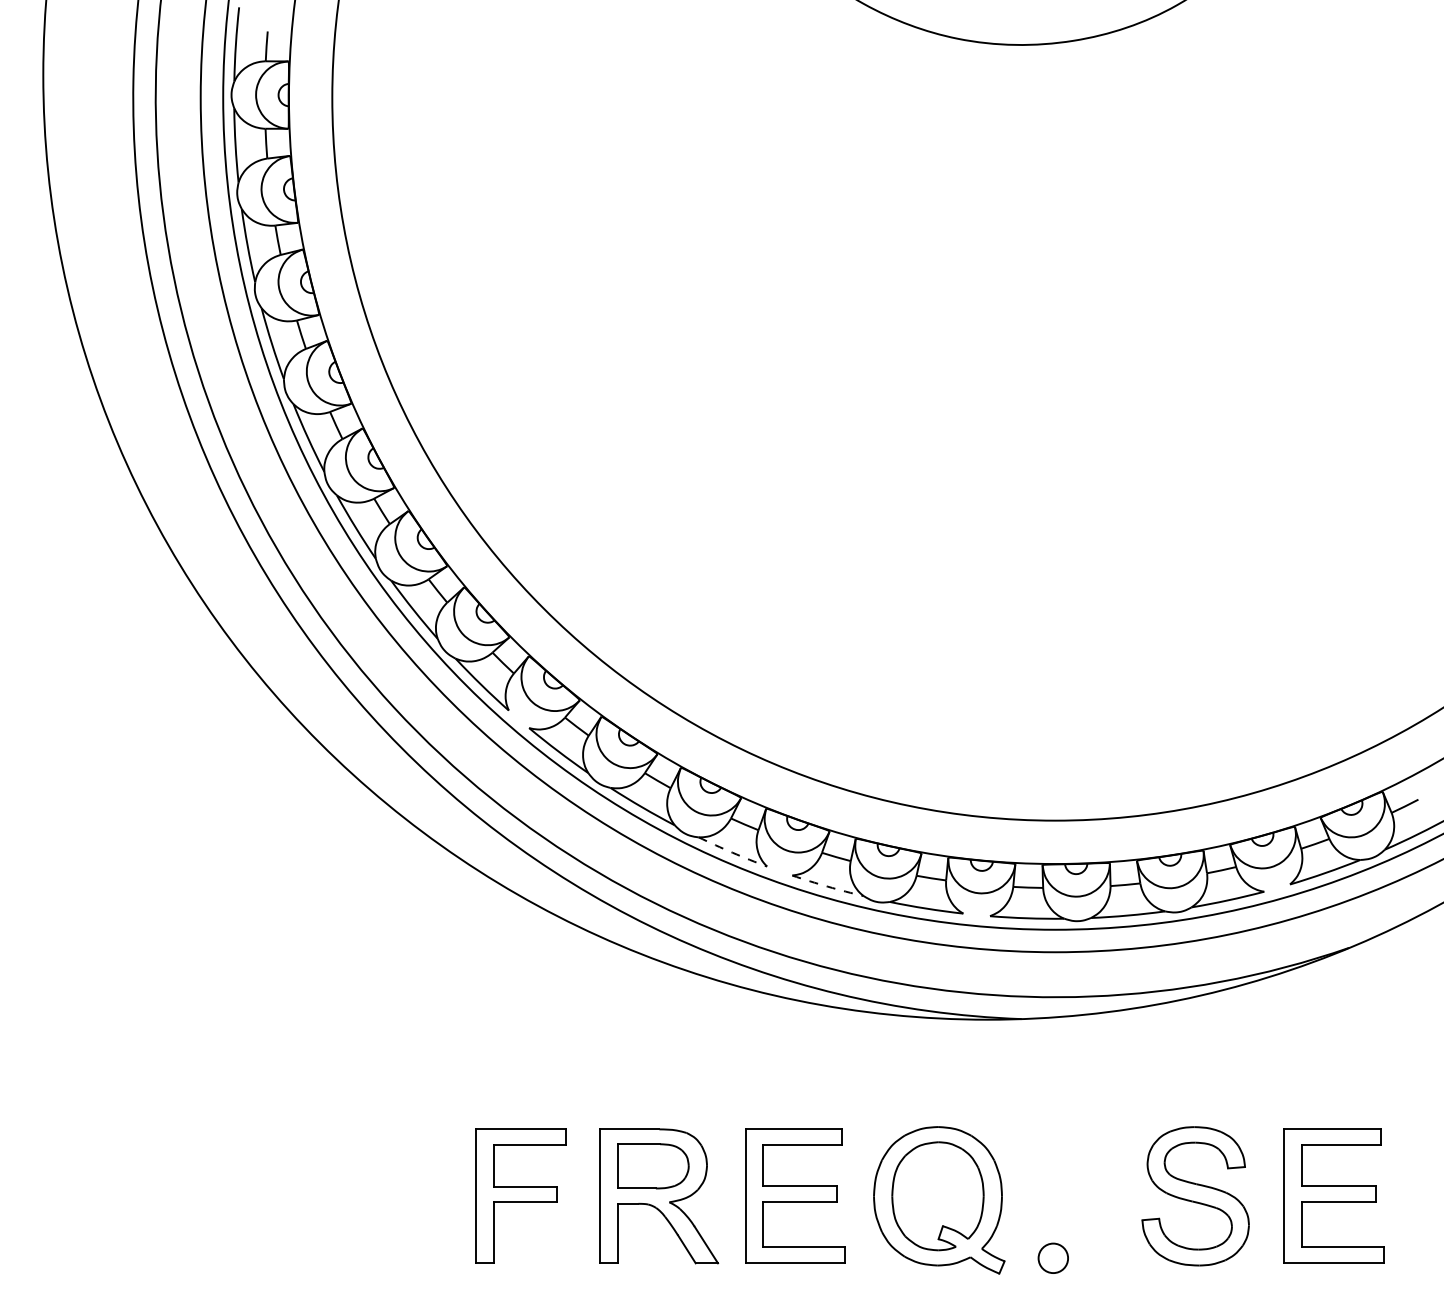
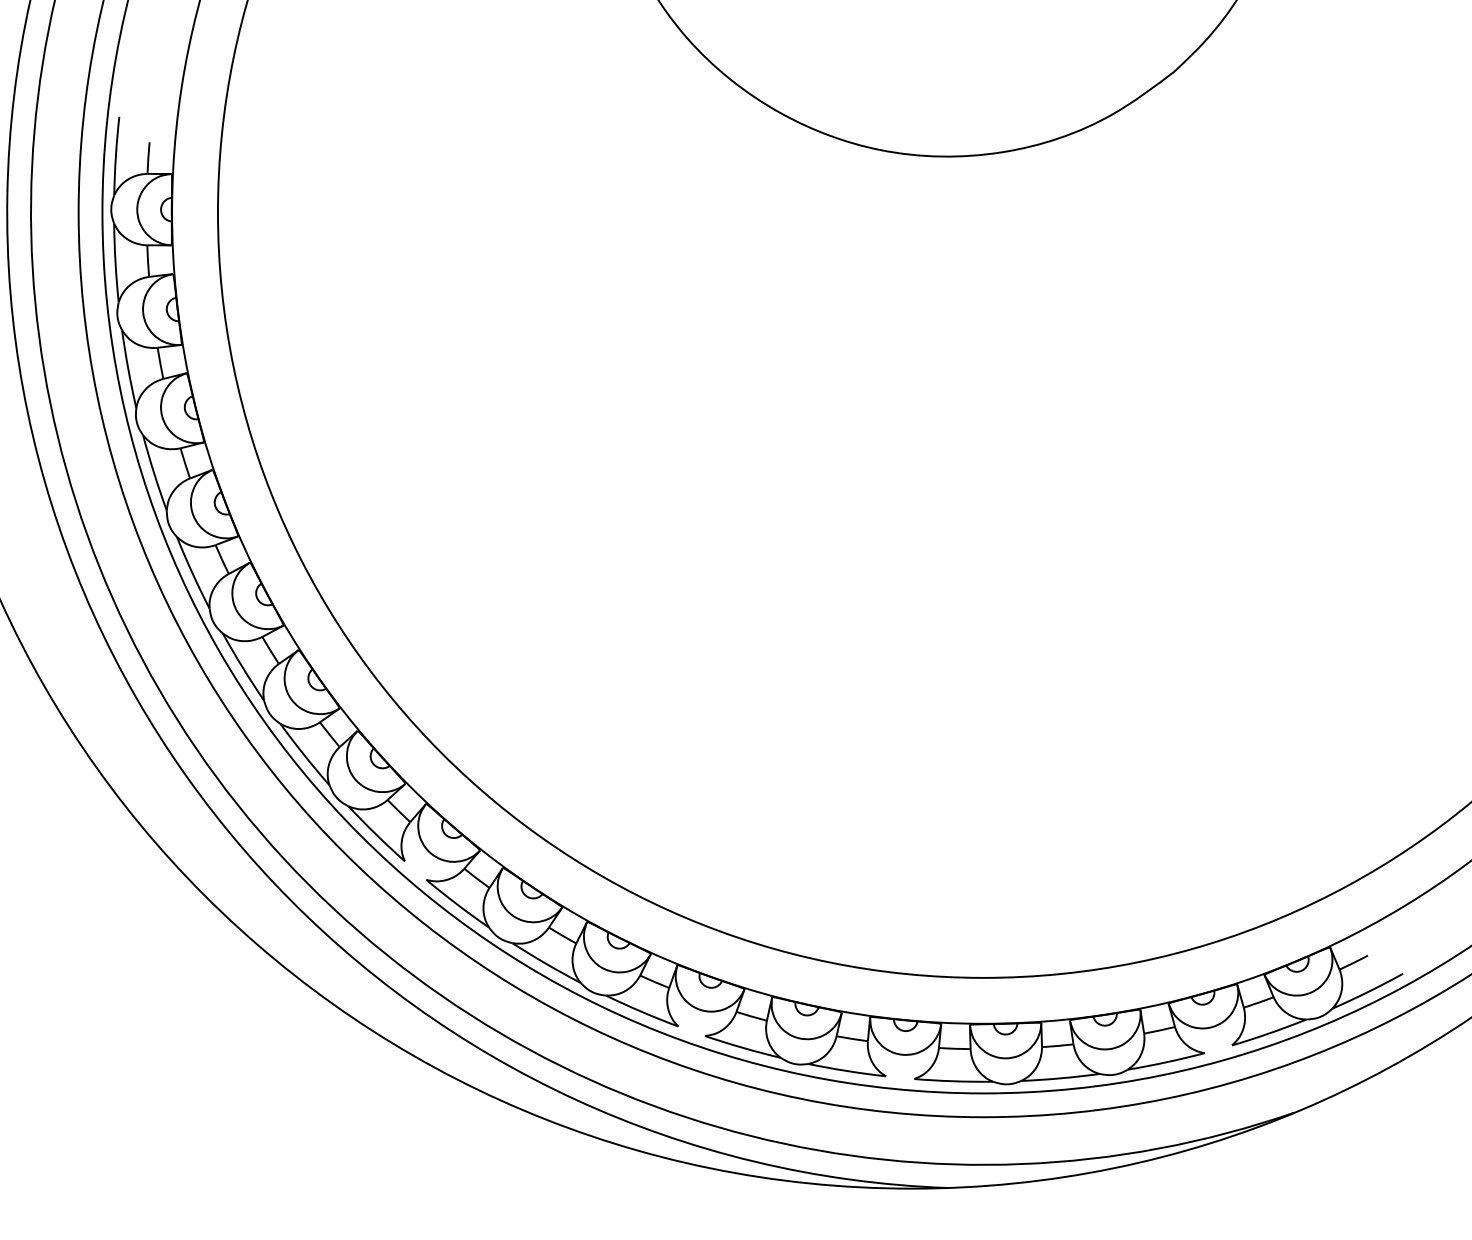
arc: (732, 852) -> (641, 1011), dashed -> solid
arc: (827, 886) -> (742, 1047), dashed -> solid

